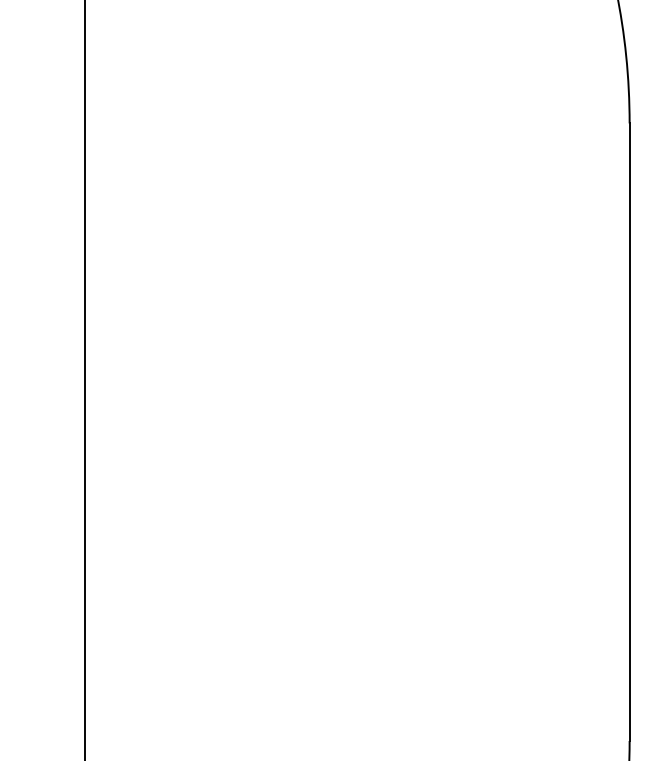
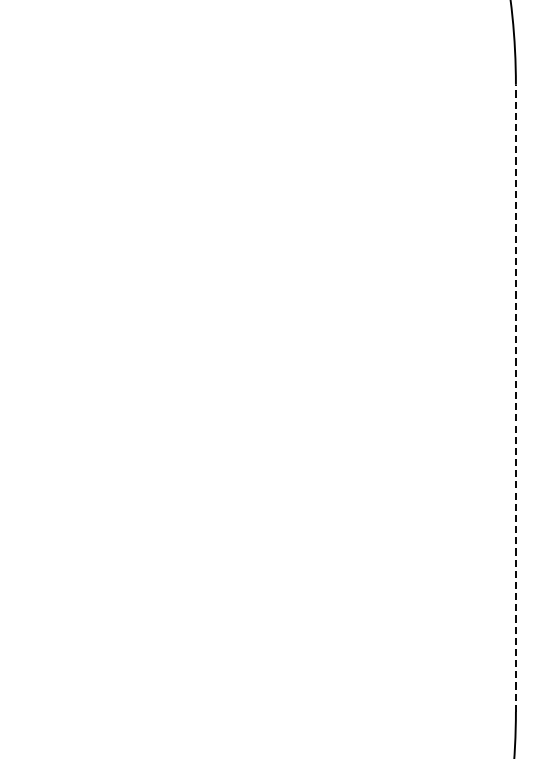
line: (629, 432) -> (515, 398), solid -> dashed

